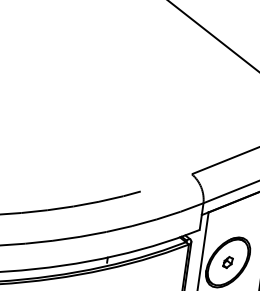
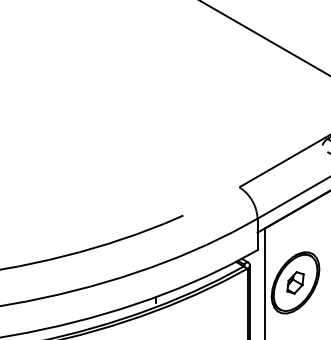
part: (228, 262) -> (295, 282), size x1.67

